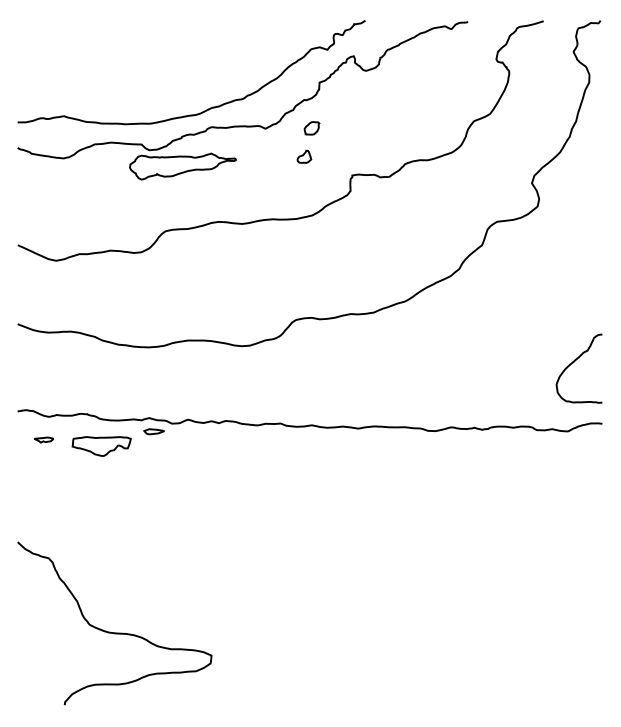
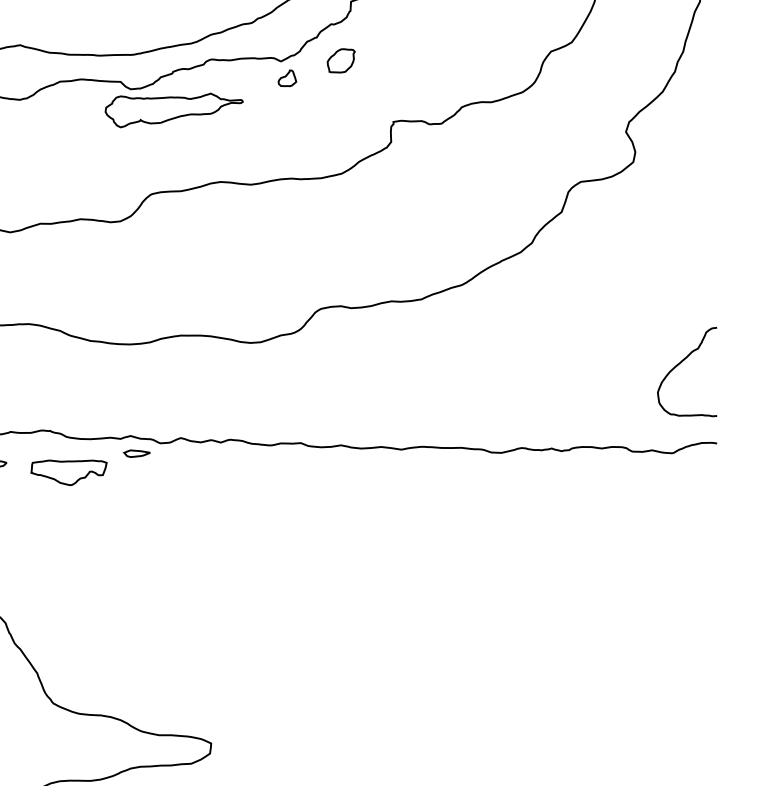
part: (311, 128) -> (340, 61), size x1.43
part: (304, 156) -> (287, 77), moved

